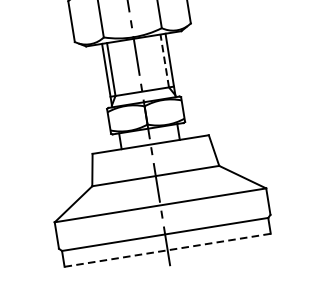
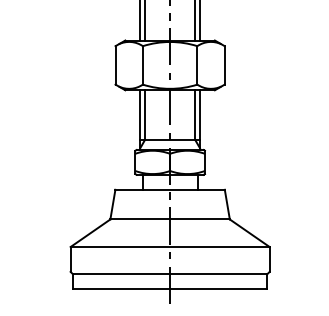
line: (165, 61) -> (195, 115), dashed -> solid
line: (168, 250) -> (170, 289), dashed -> solid

